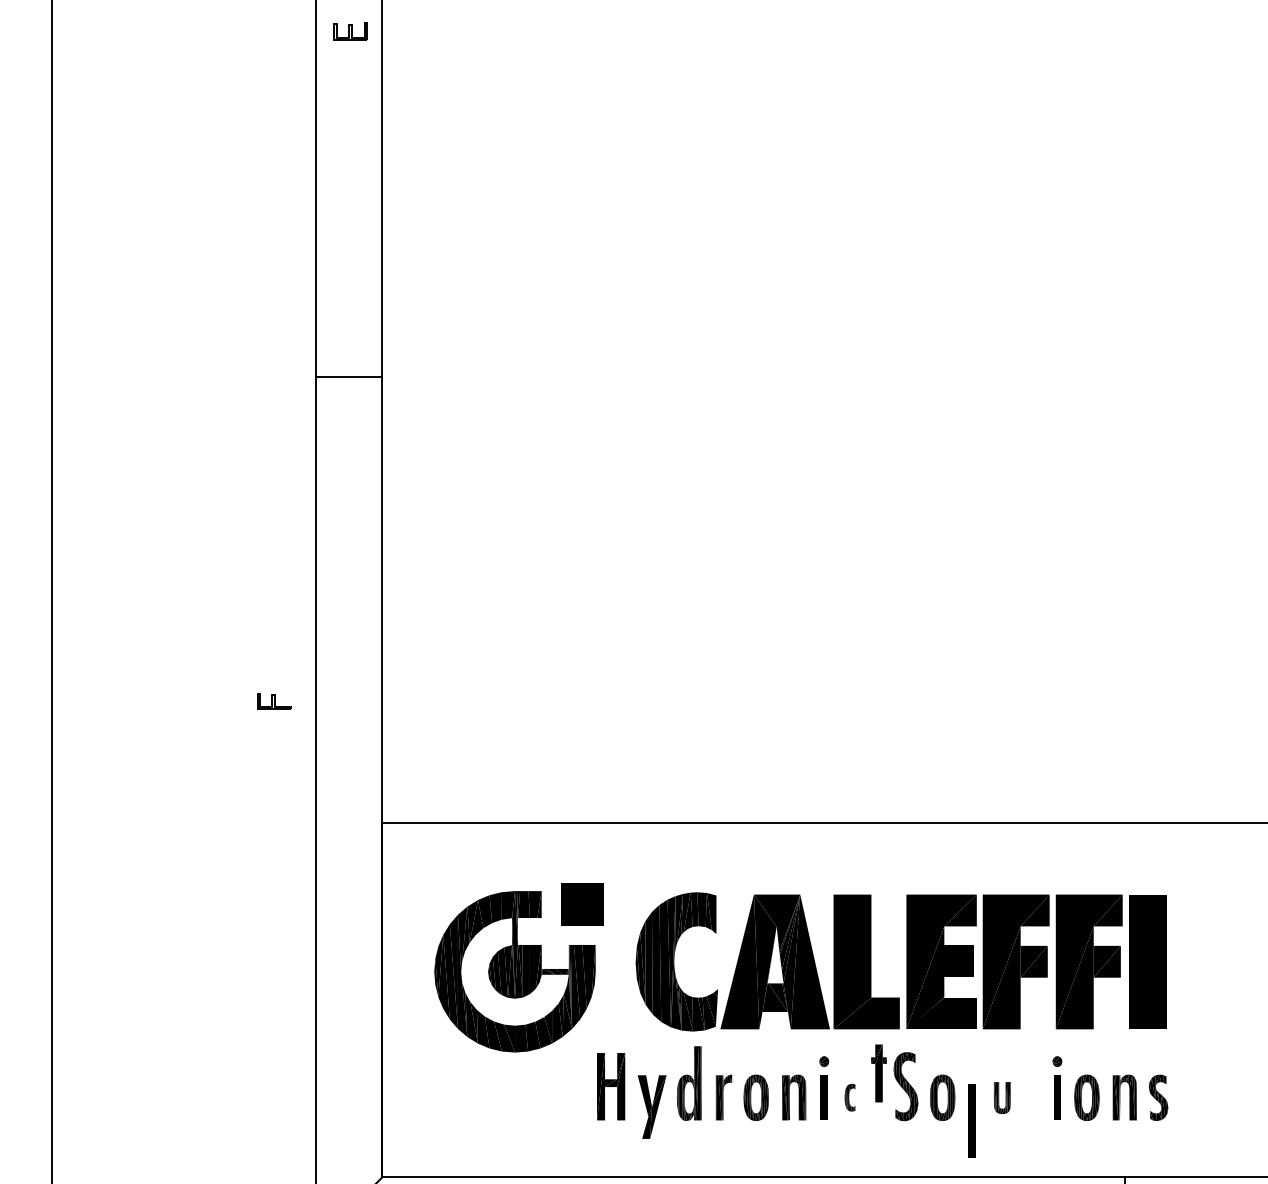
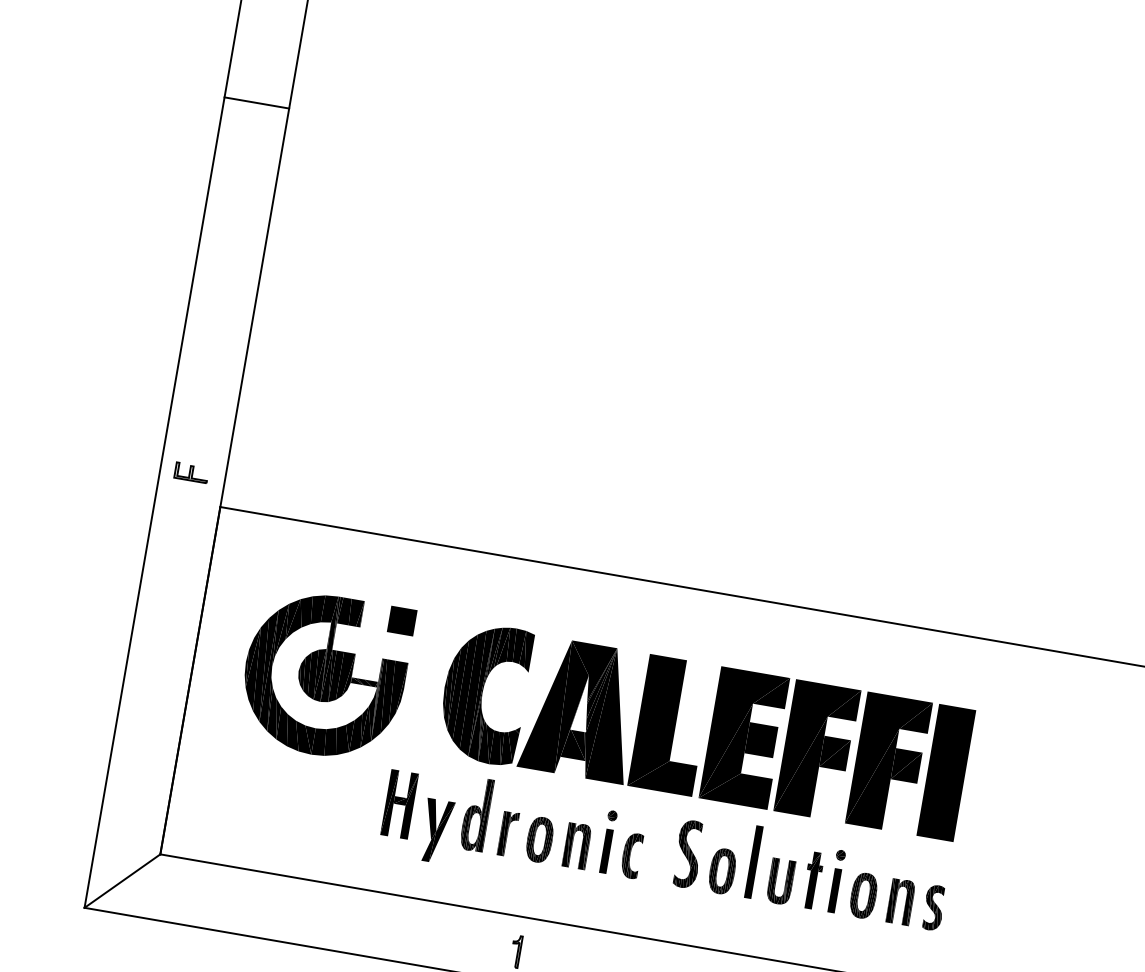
line: (349, 376) -> (256, 102), moved
part: (274, 701) -> (192, 472), moved
part: (582, 904) -> (402, 621), size x0.62
part: (878, 1073) -> (812, 880), moved
part: (849, 1097) -> (631, 855), size x1.67
part: (1002, 1097) -> (781, 881), size x1.43
part: (971, 1120) -> (753, 861), moved

